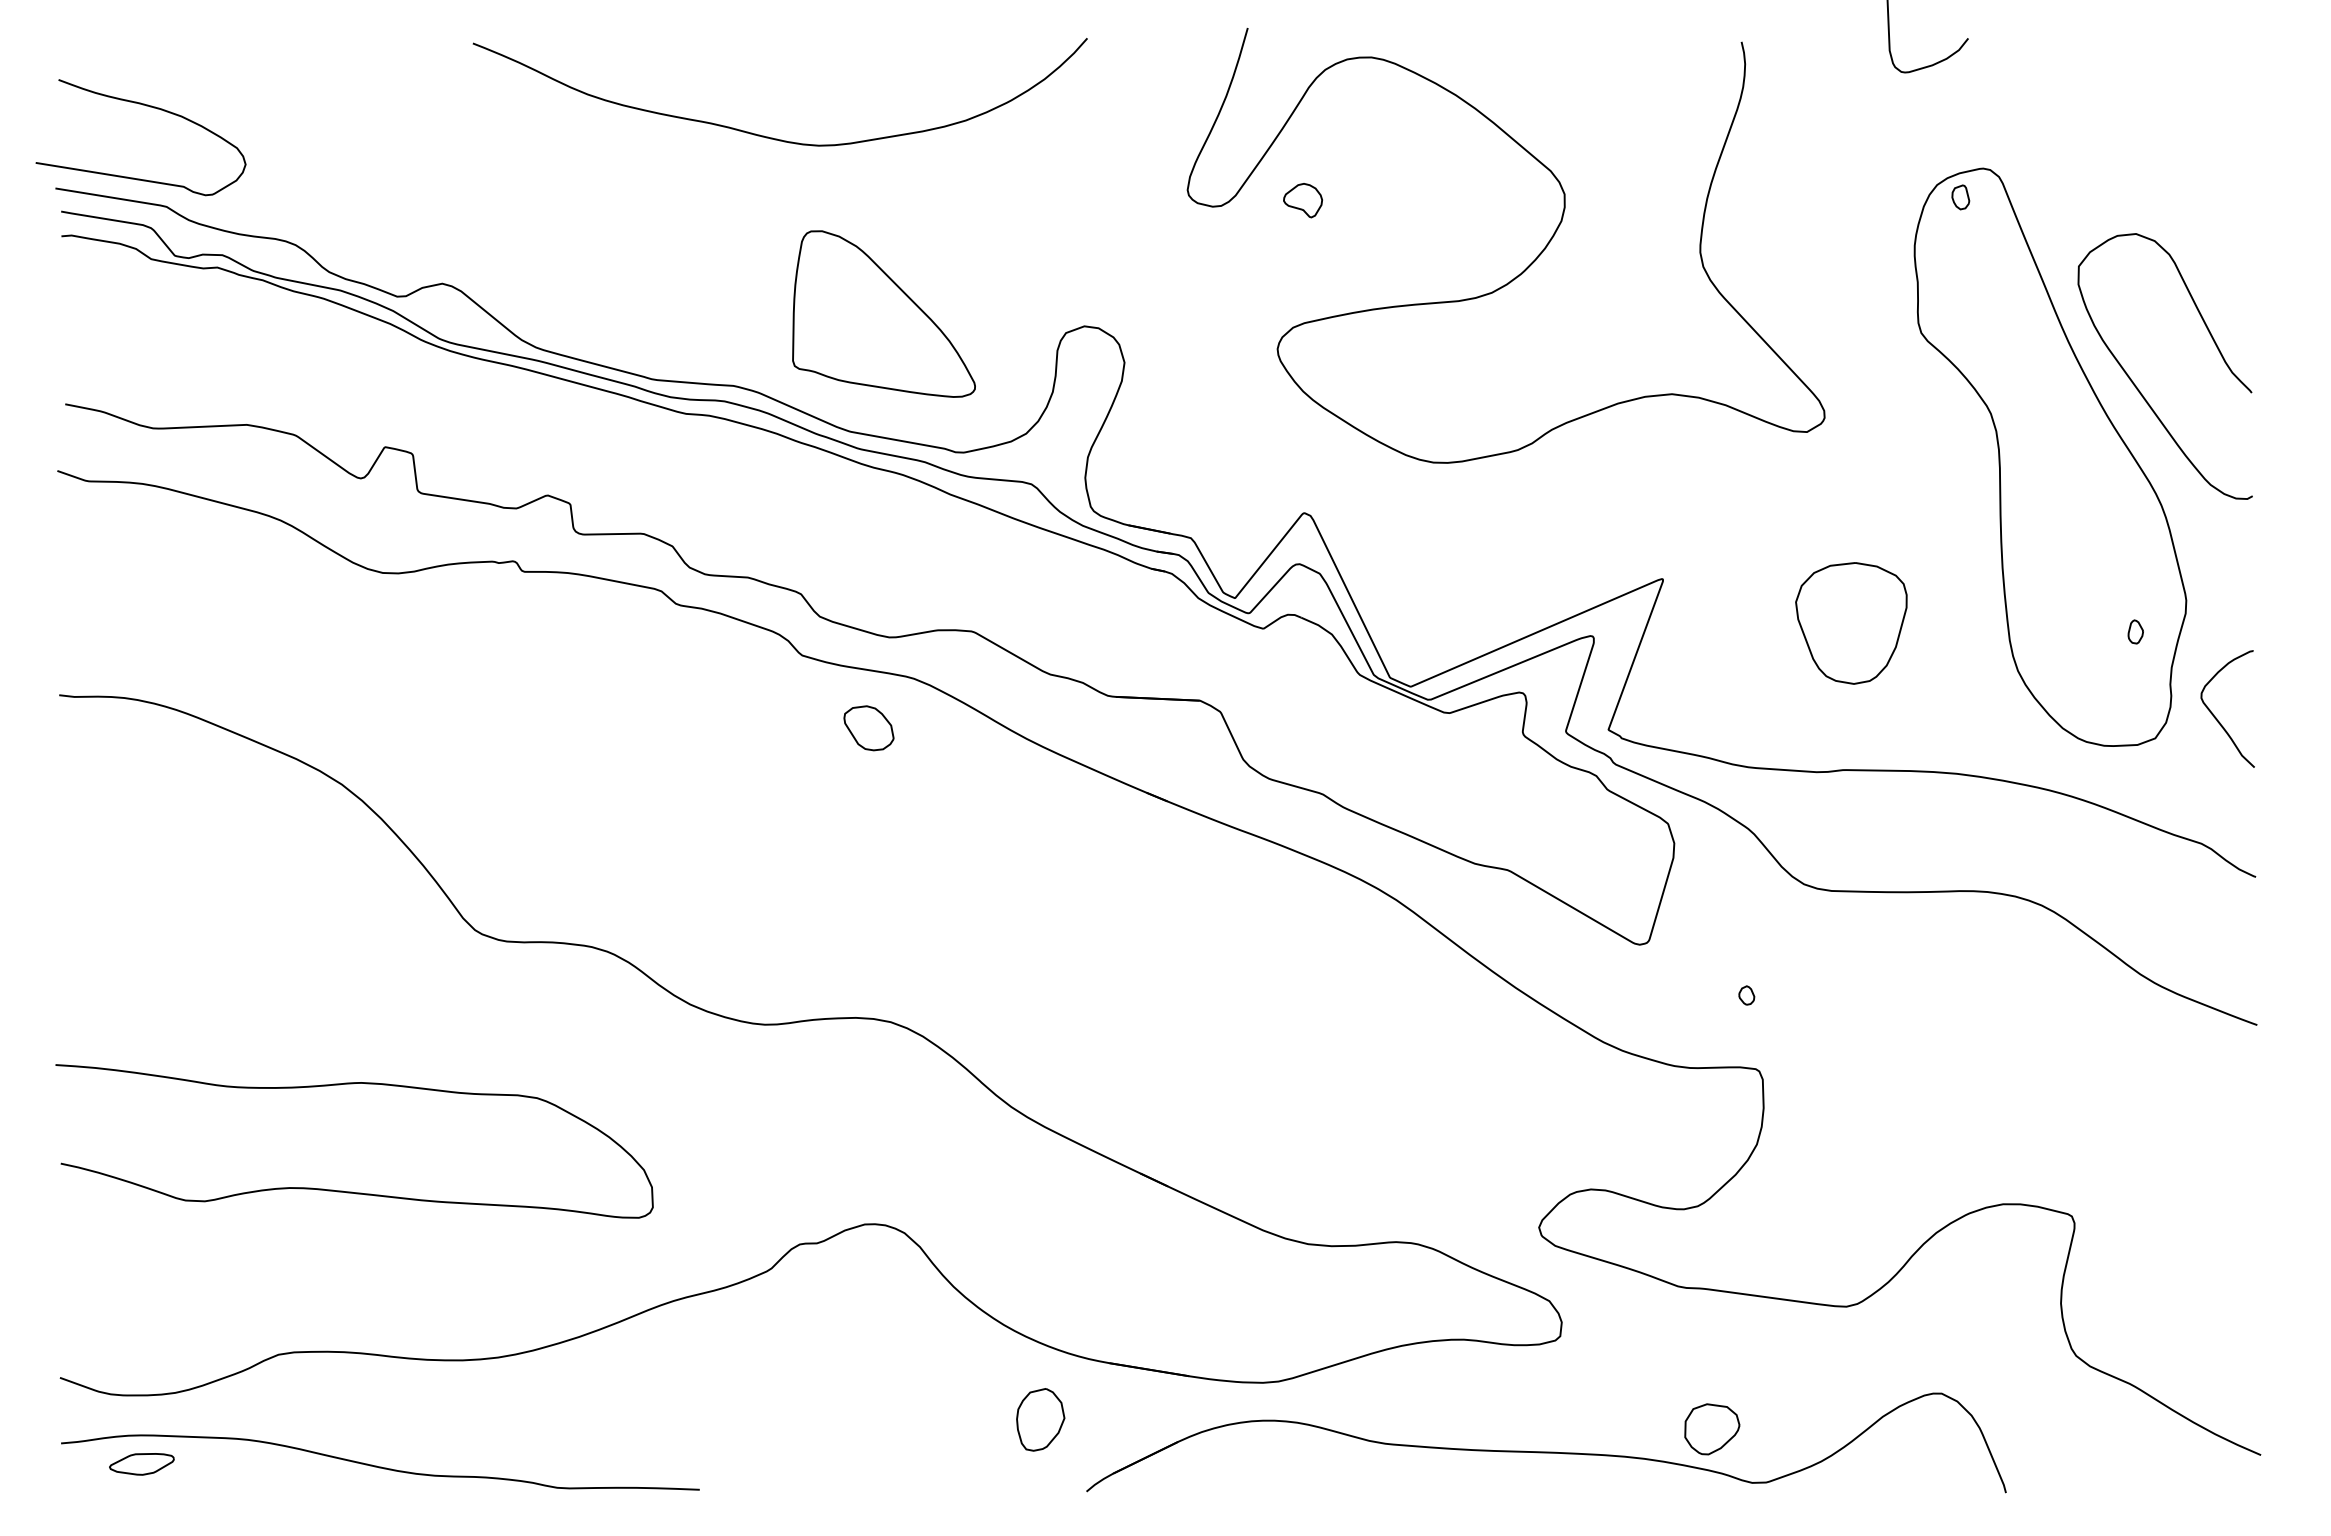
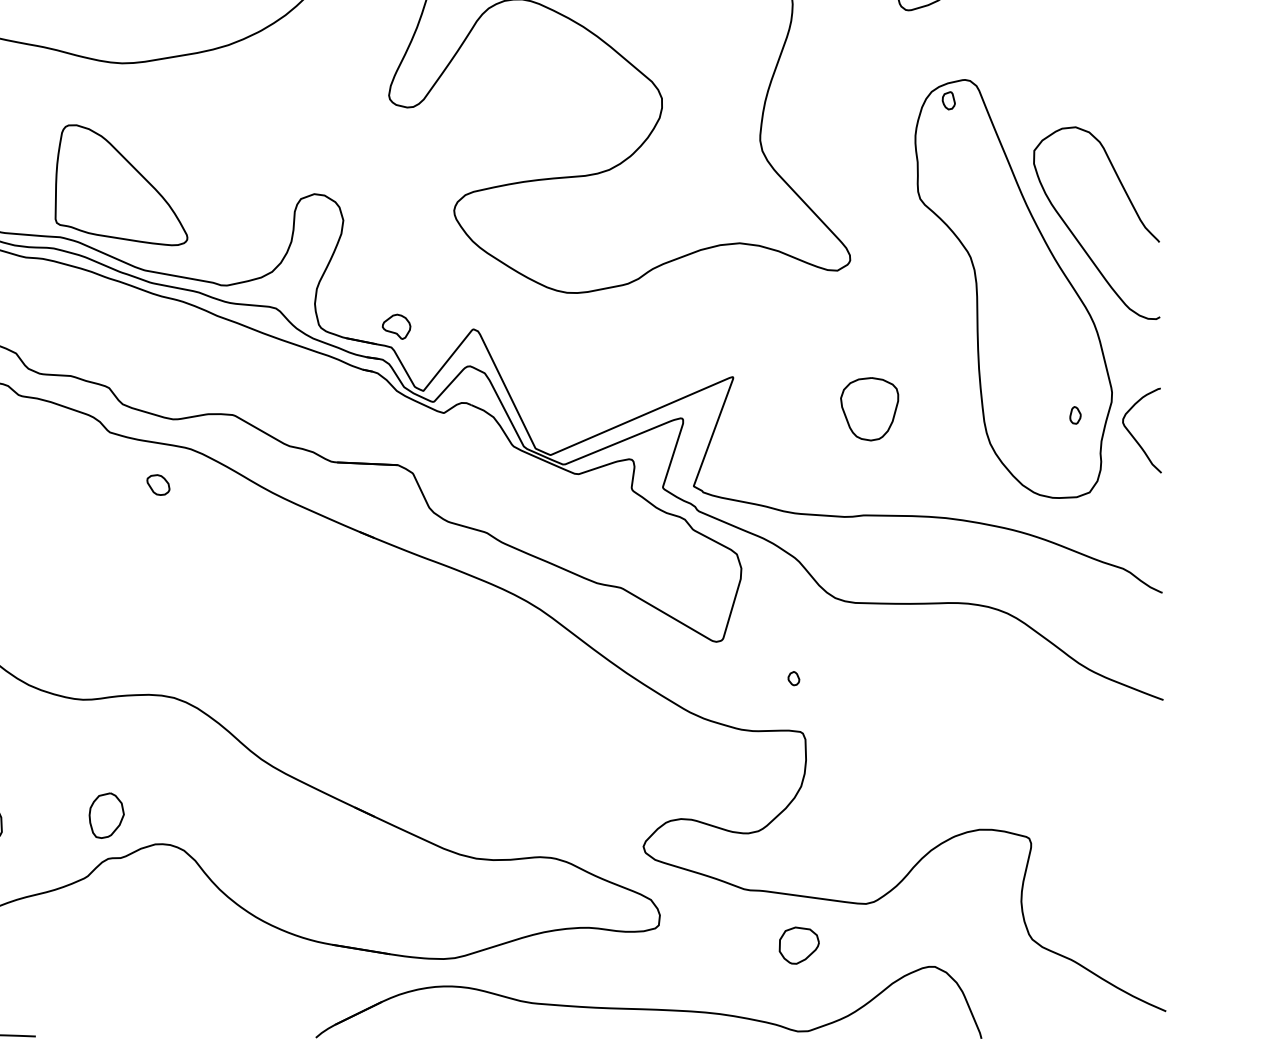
part: (1302, 200) -> (396, 326), moved
part: (883, 313) -> (121, 184), moved
part: (1851, 623) -> (869, 409), size x0.71
curve: (2217, 718) -> (1134, 437), moved
part: (869, 727) -> (158, 484), size x0.62
part: (1040, 1419) -> (106, 815), moved
part: (1712, 1429) -> (799, 945), moved

